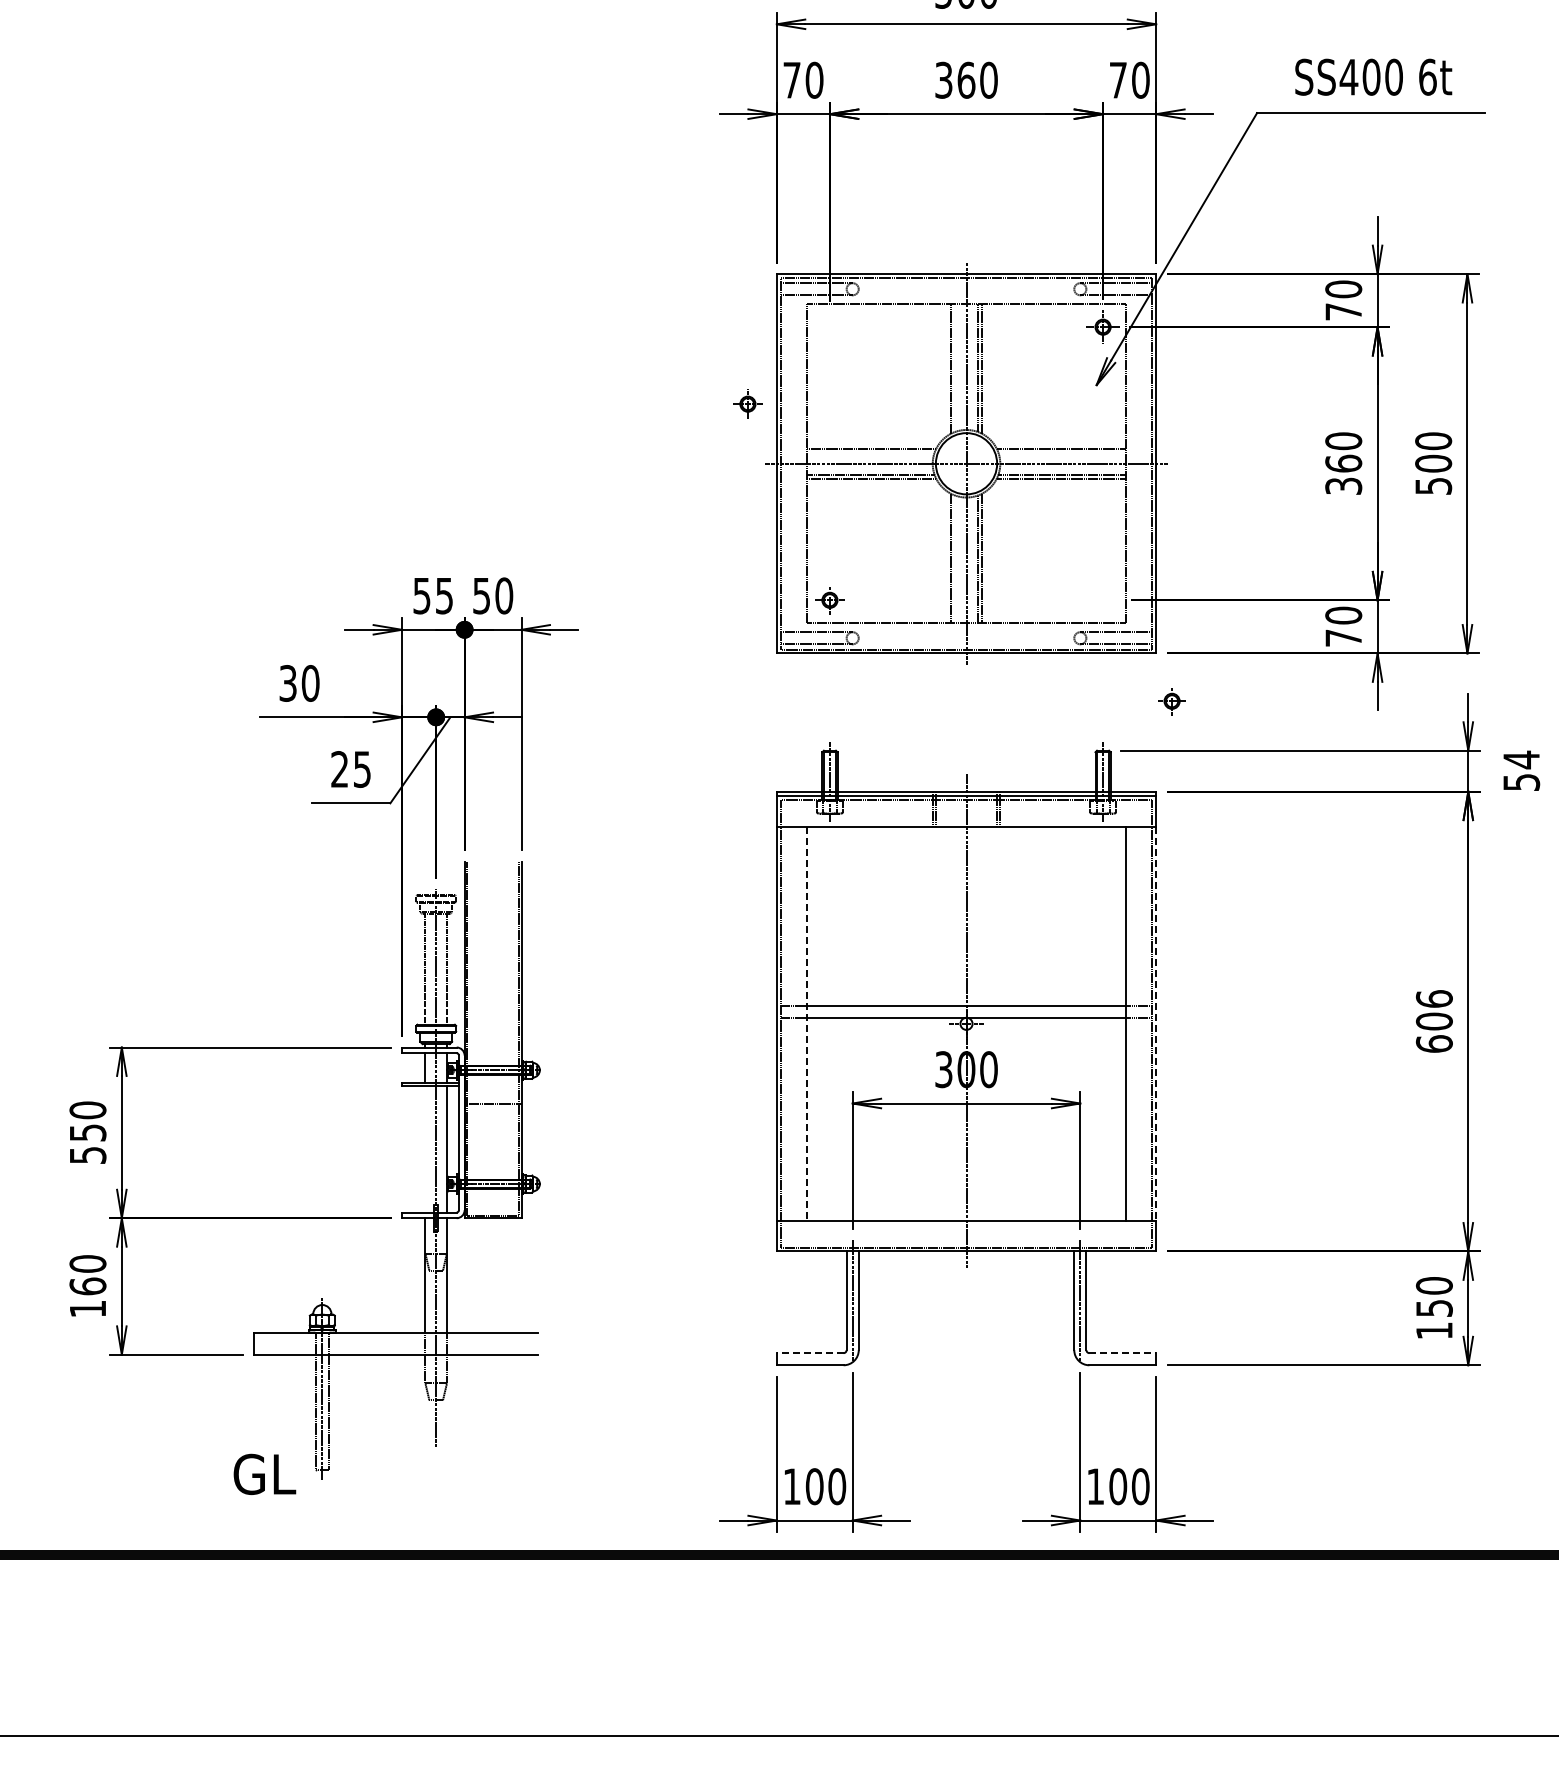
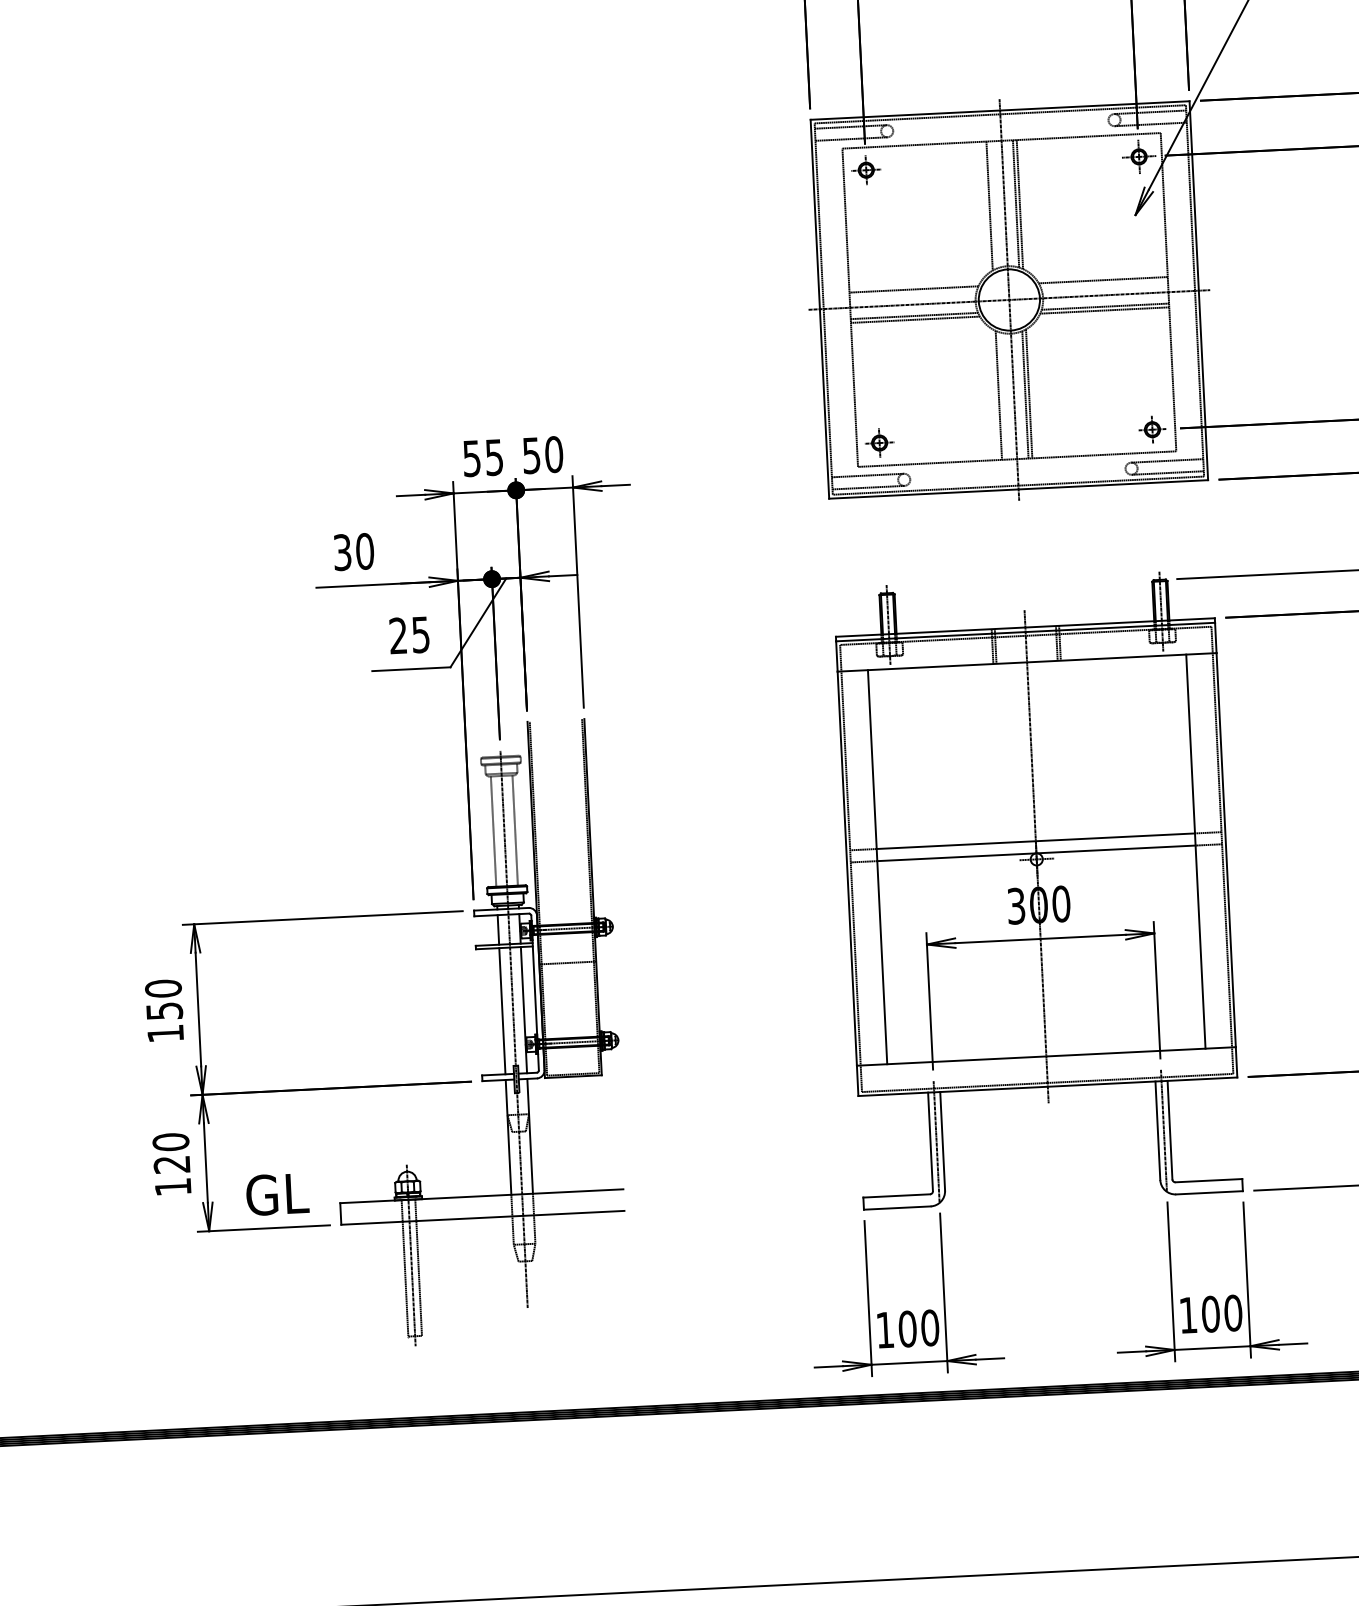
part: (747, 403) -> (865, 169), moved
part: (1171, 701) -> (1151, 429), moved
line: (807, 1024) -> (877, 867), dashed -> solid
line: (1156, 1024) -> (1226, 850), dashed -> solid
line: (425, 1149) -> (502, 1011), added
text: (88, 1155) -> (166, 1033), 550 -> 150
text: (87, 1286) -> (171, 1164), 160 -> 120
line: (809, 1353) -> (896, 1196), dashed -> solid
line: (1123, 1353) -> (1209, 1180), dashed -> solid
text: (264, 1473) -> (277, 1193), moved

